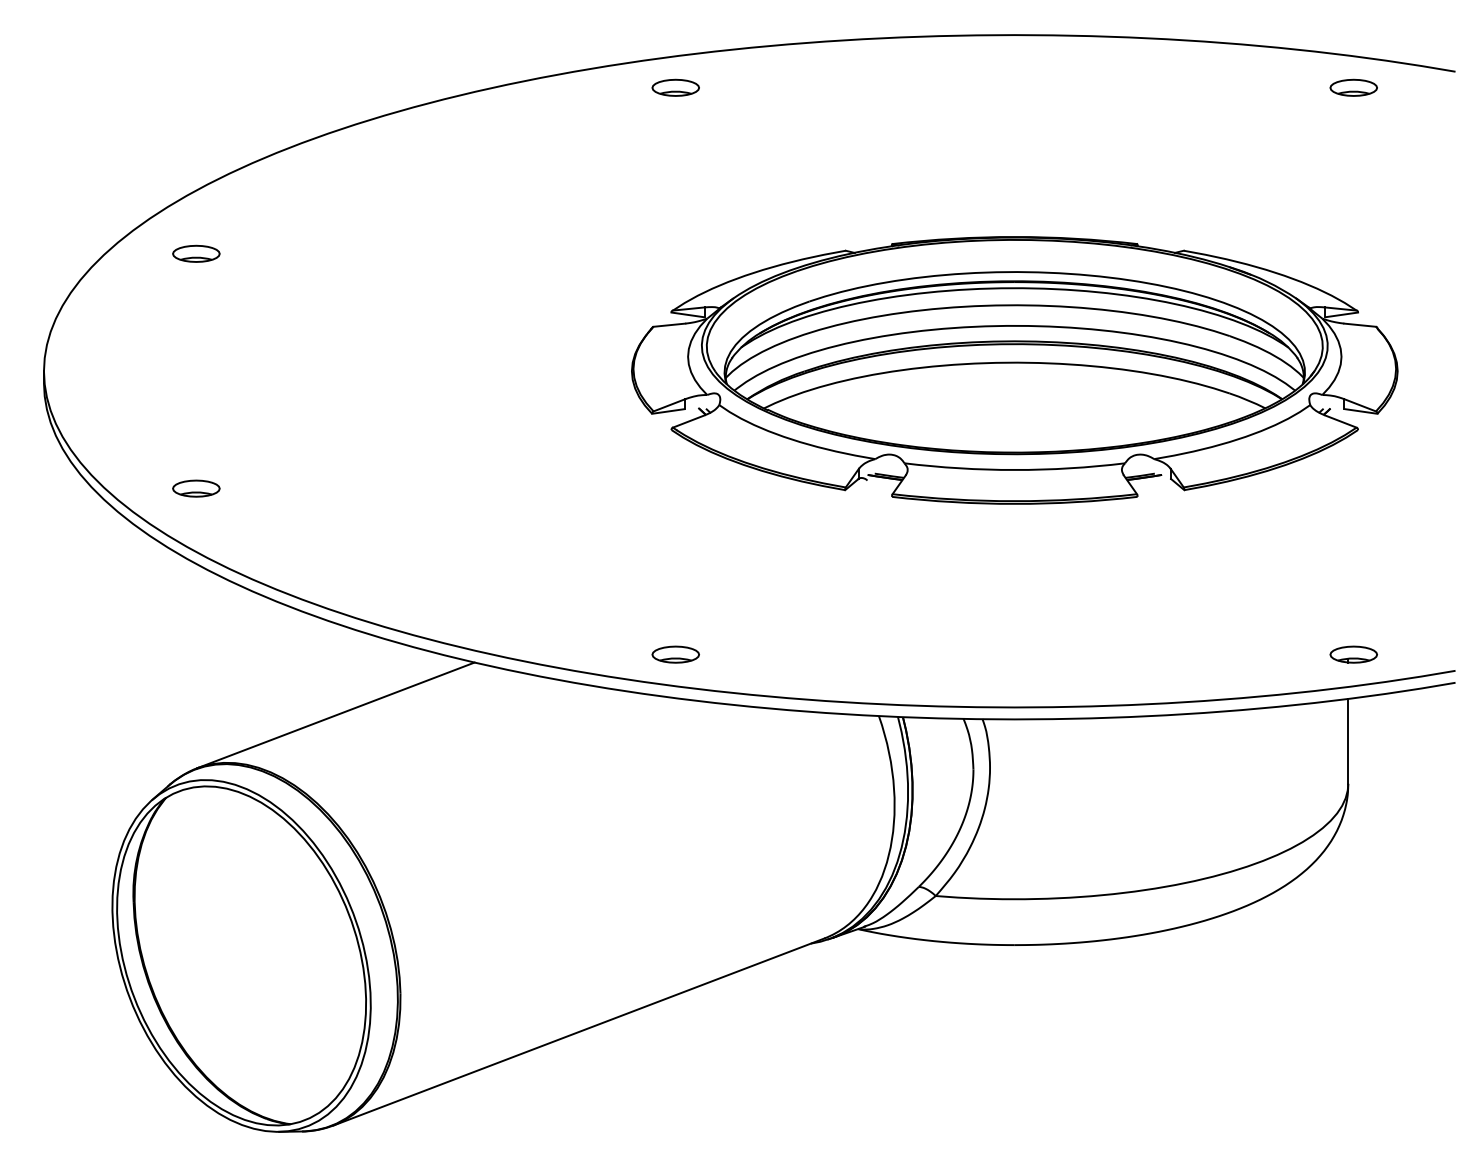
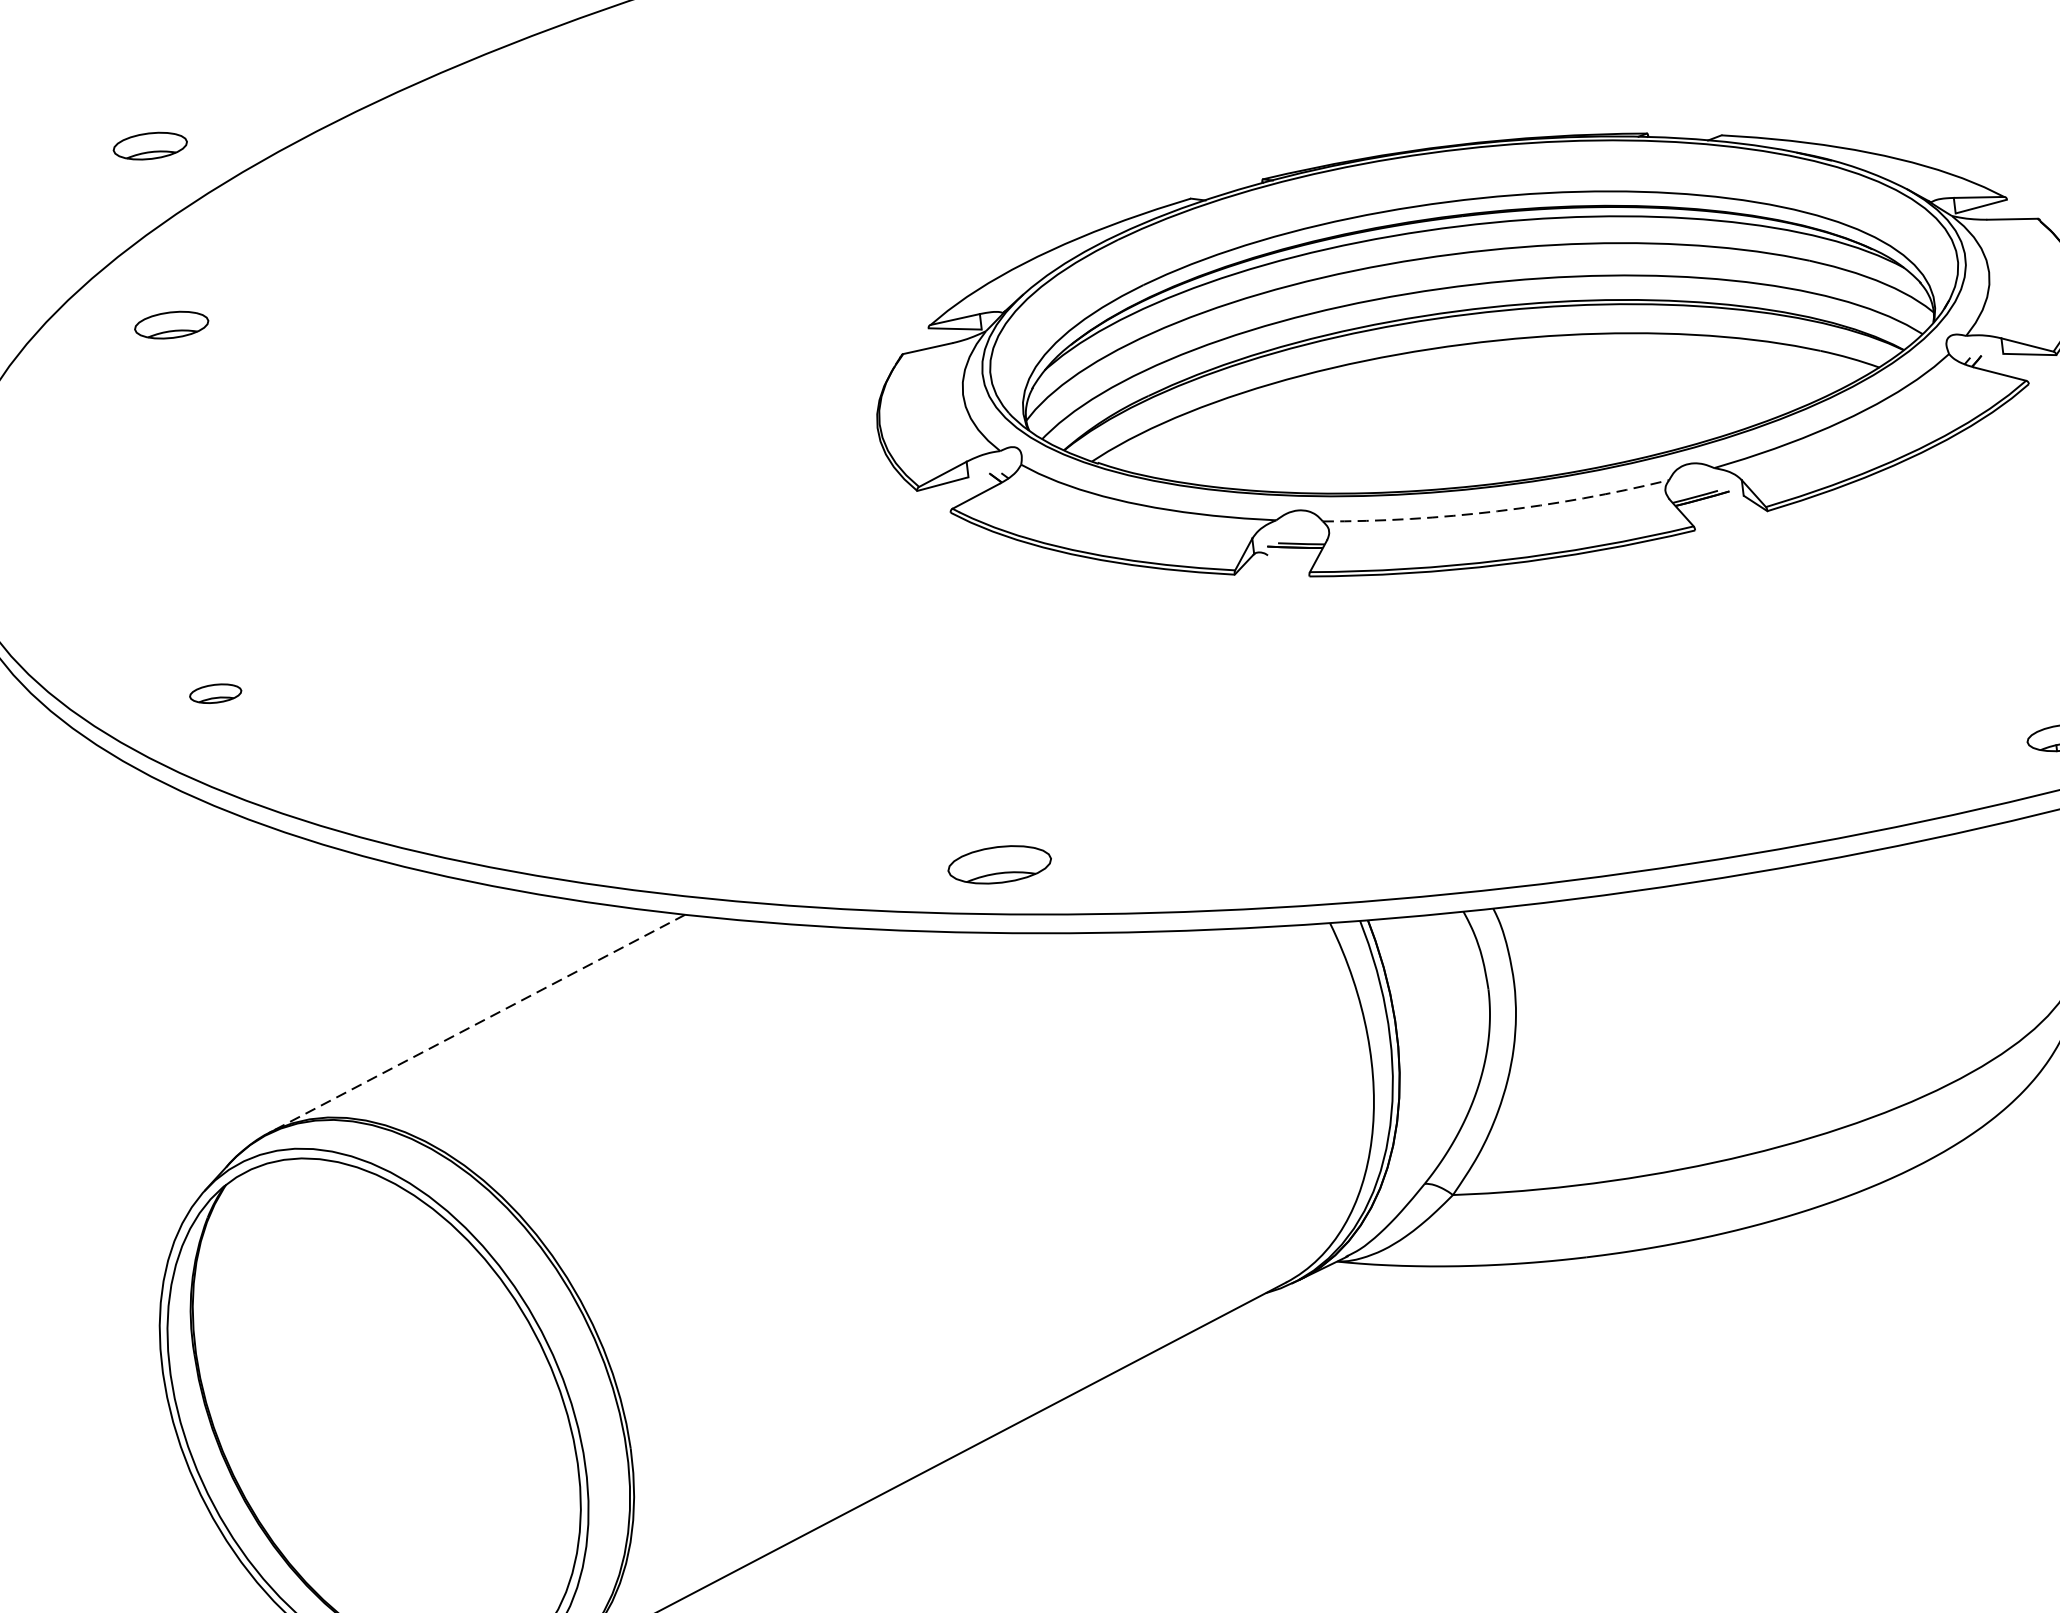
part: (196, 139) -> (150, 145), added
arc: (1014, 470) -> (1496, 512), solid -> dashed
part: (196, 488) -> (215, 693), size x0.7
part: (675, 654) -> (999, 864), size x1.4
line: (335, 715) -> (476, 1023), solid -> dashed

